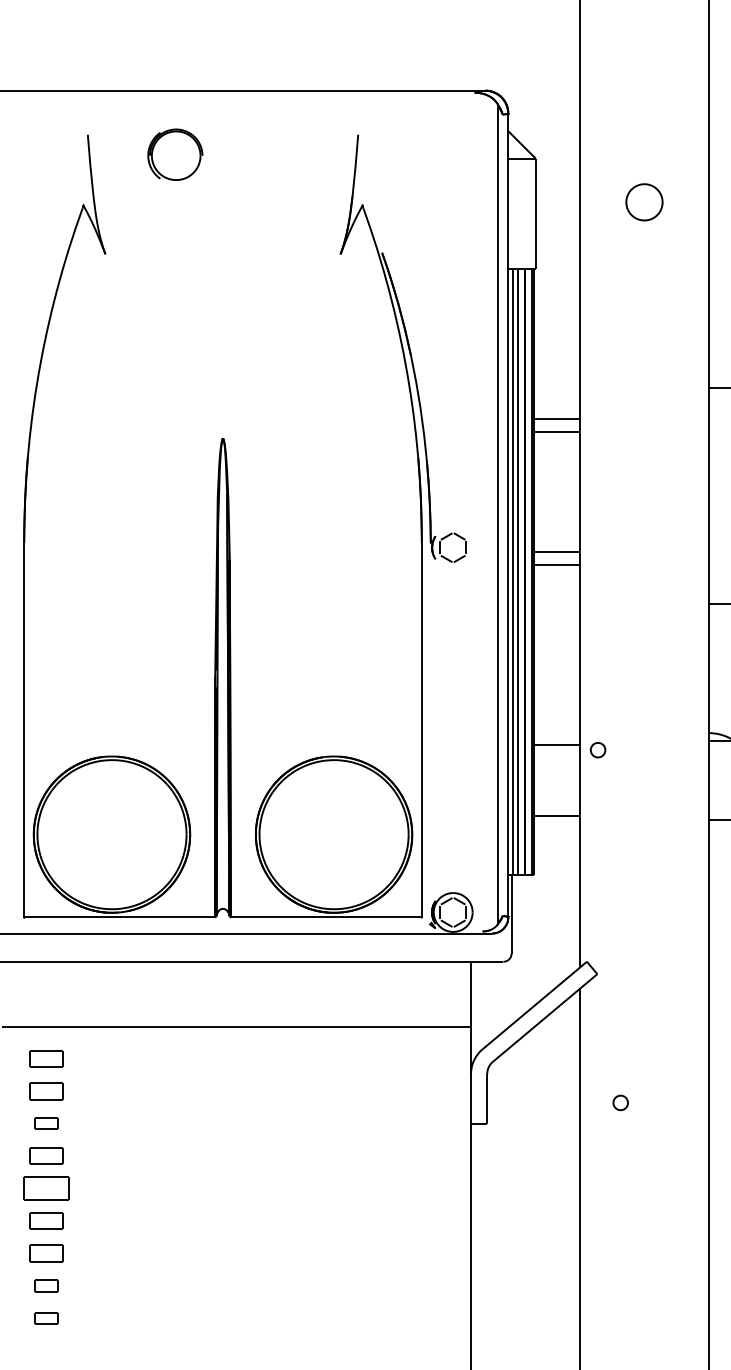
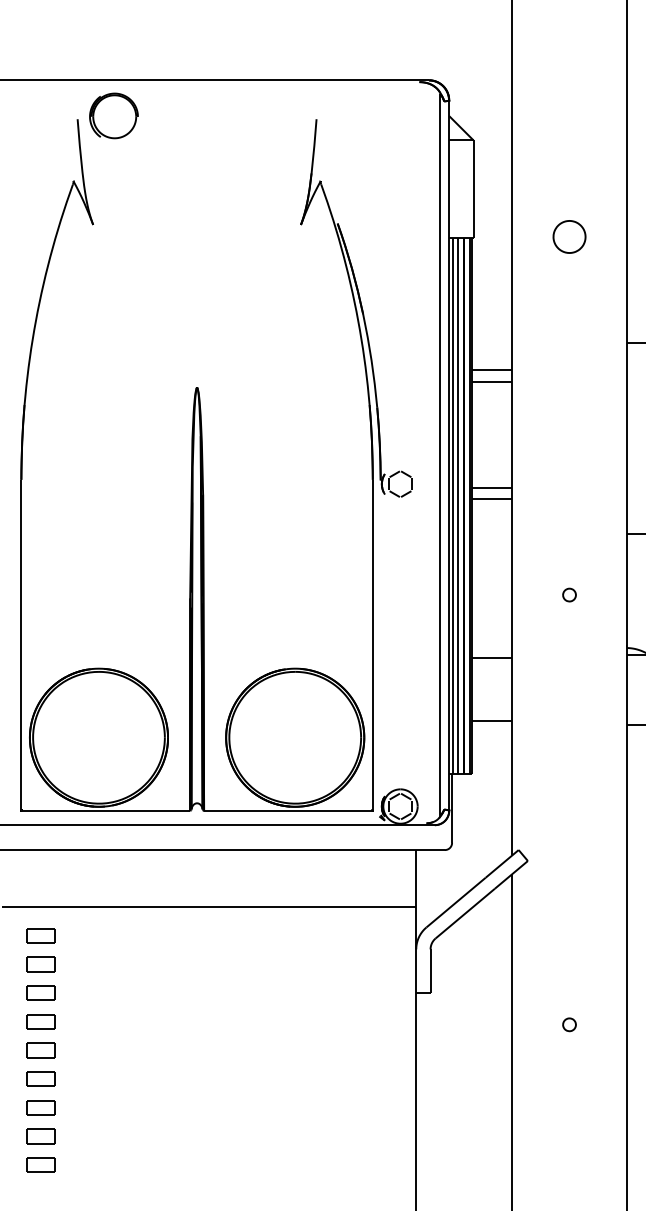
part: (174, 154) -> (113, 115), moved
part: (644, 201) -> (569, 236), moved
part: (598, 749) -> (569, 594), moved
part: (620, 1102) -> (569, 1024), moved
part: (45, 1122) -> (40, 992), size x1.43
part: (45, 1188) -> (40, 1050), size x0.71
part: (45, 1285) -> (40, 1136), size x1.43
part: (45, 1317) -> (40, 1164), size x1.43

